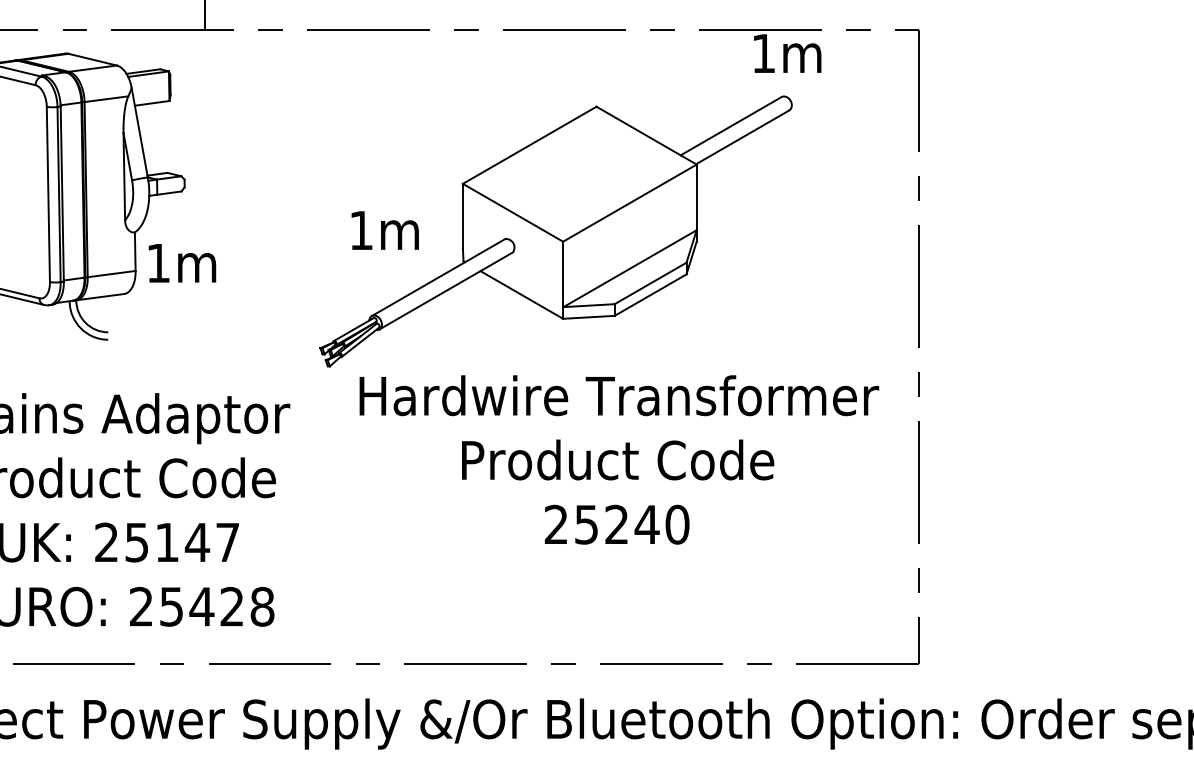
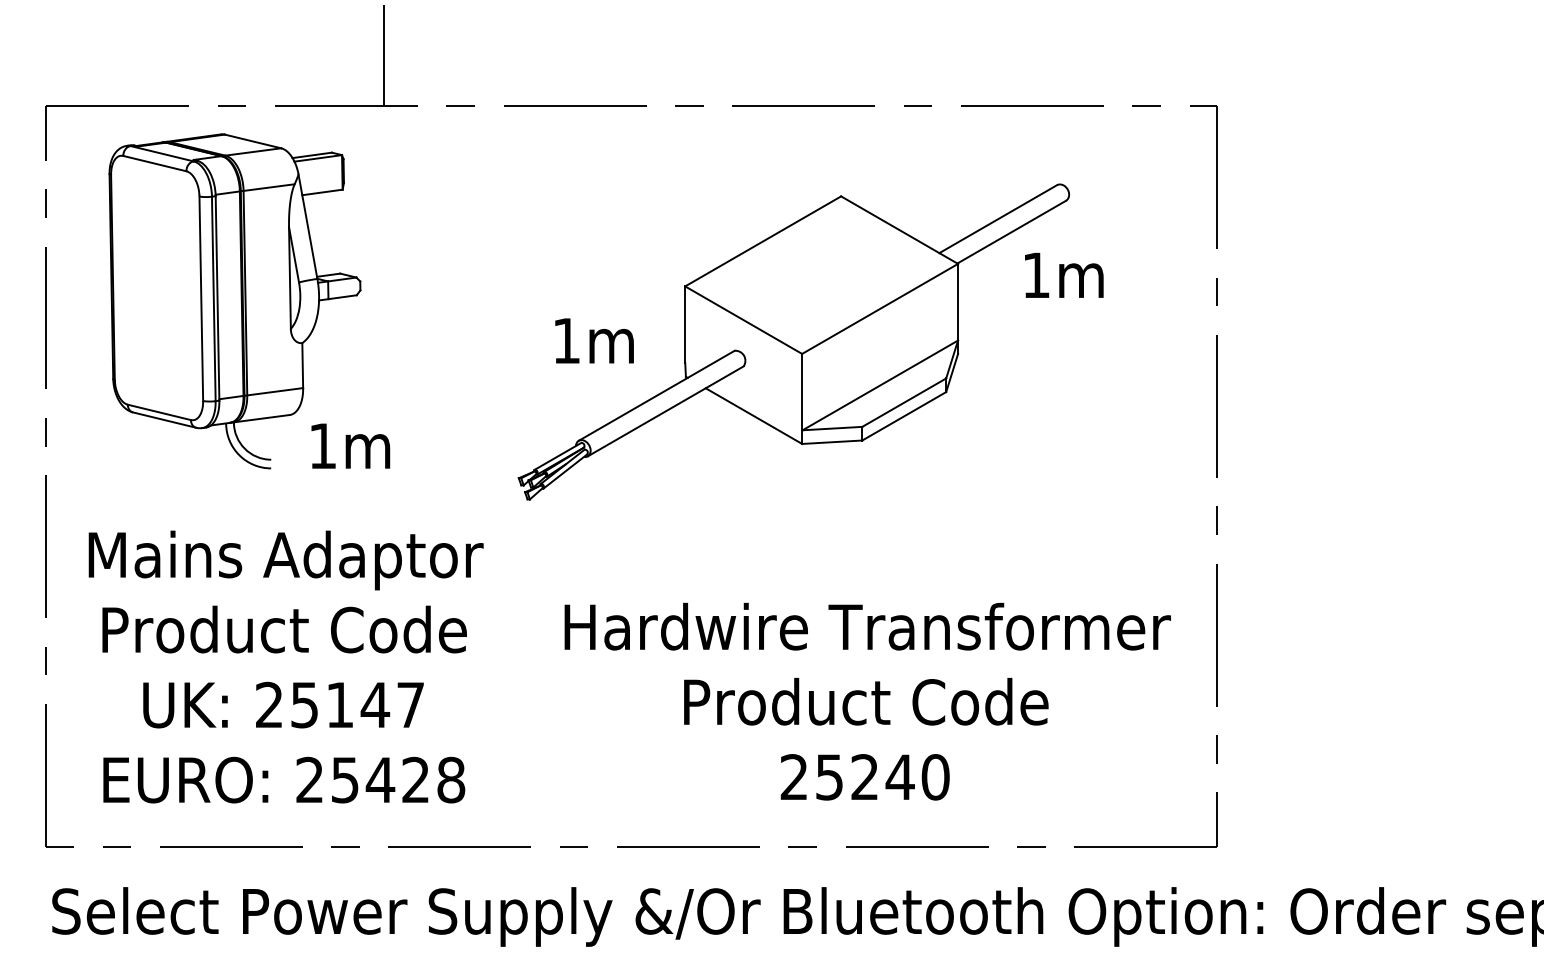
text: (787, 53) -> (1064, 275), moved
text: (182, 262) -> (350, 445), moved
text: (619, 459) -> (867, 701), moved

